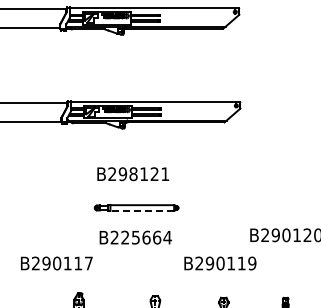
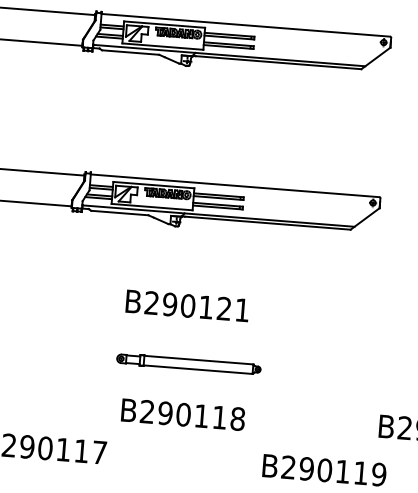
text: (133, 173) -> (188, 304), B298121 -> B290121
line: (142, 210) -> (198, 369), dashed -> solid
text: (146, 237) -> (201, 415), B225664 -> B290118

